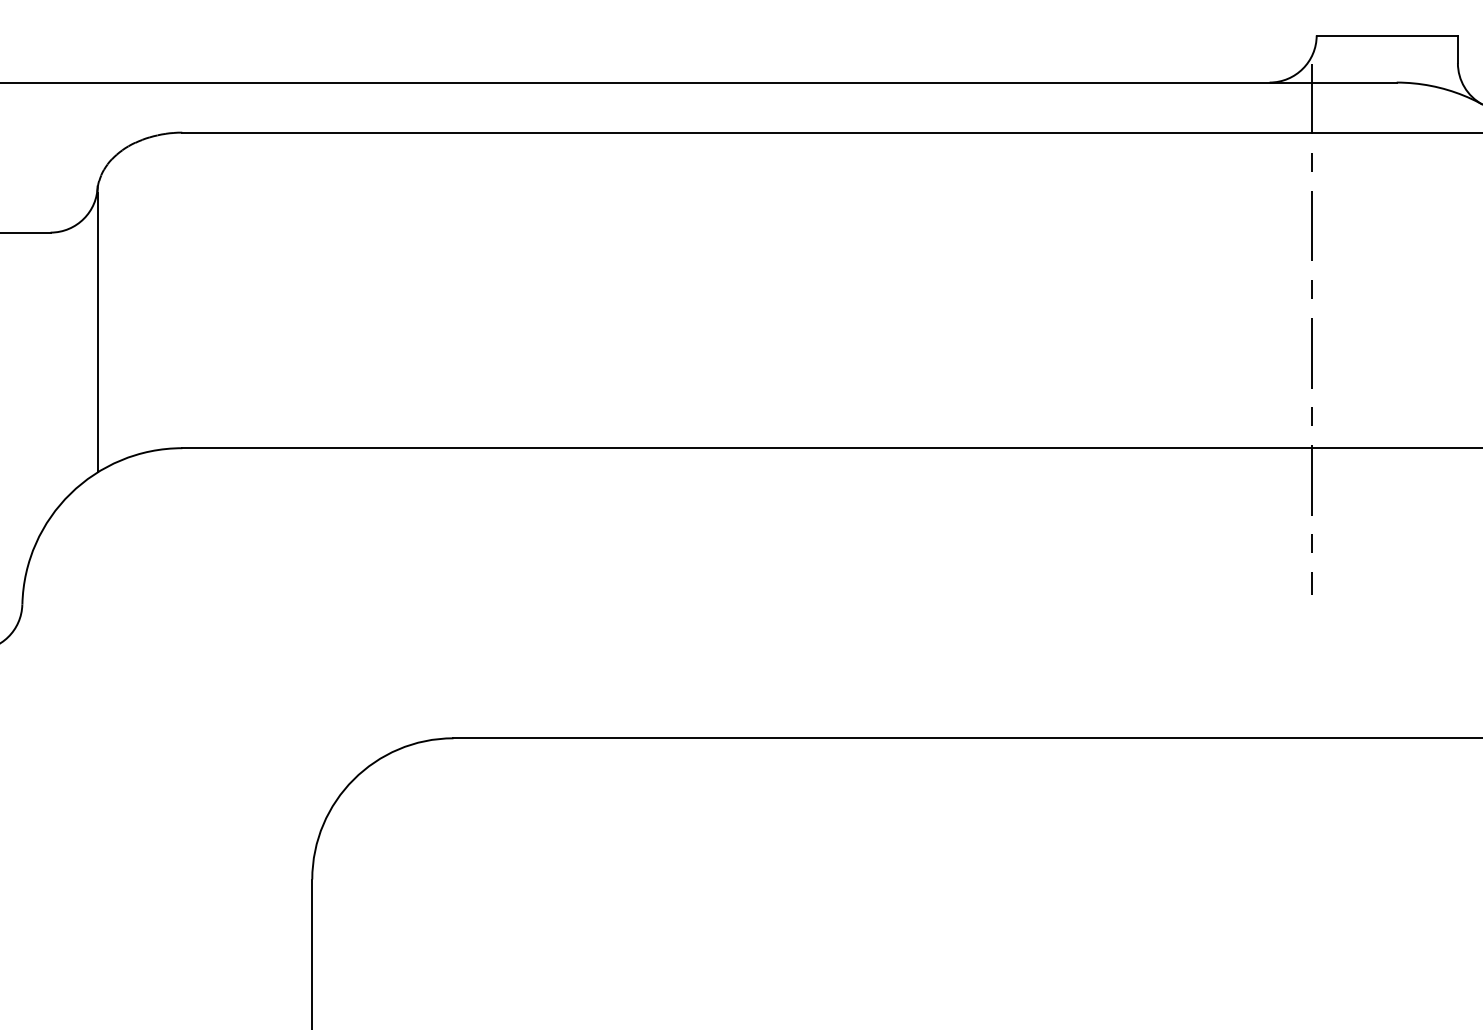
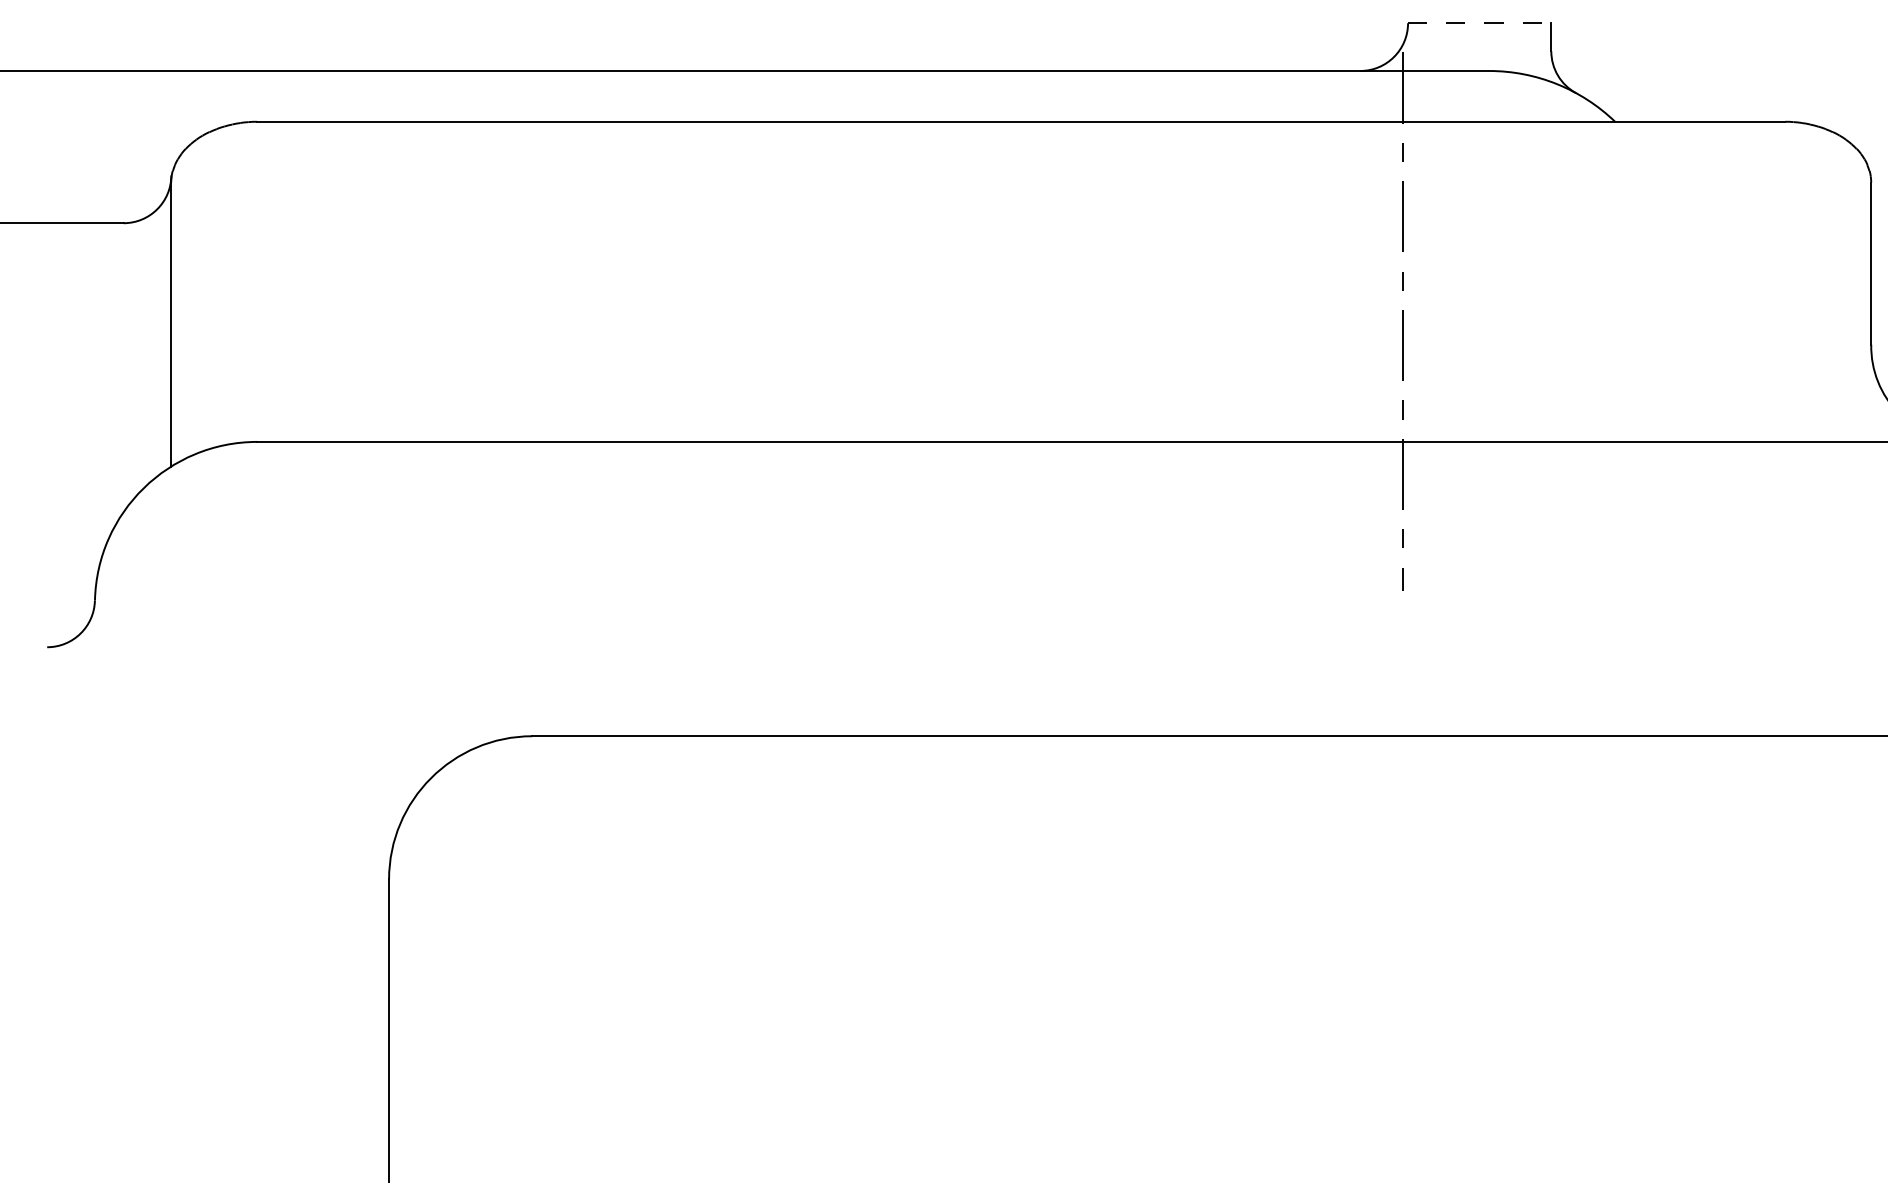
line: (1387, 35) -> (1479, 23), solid -> dashed

